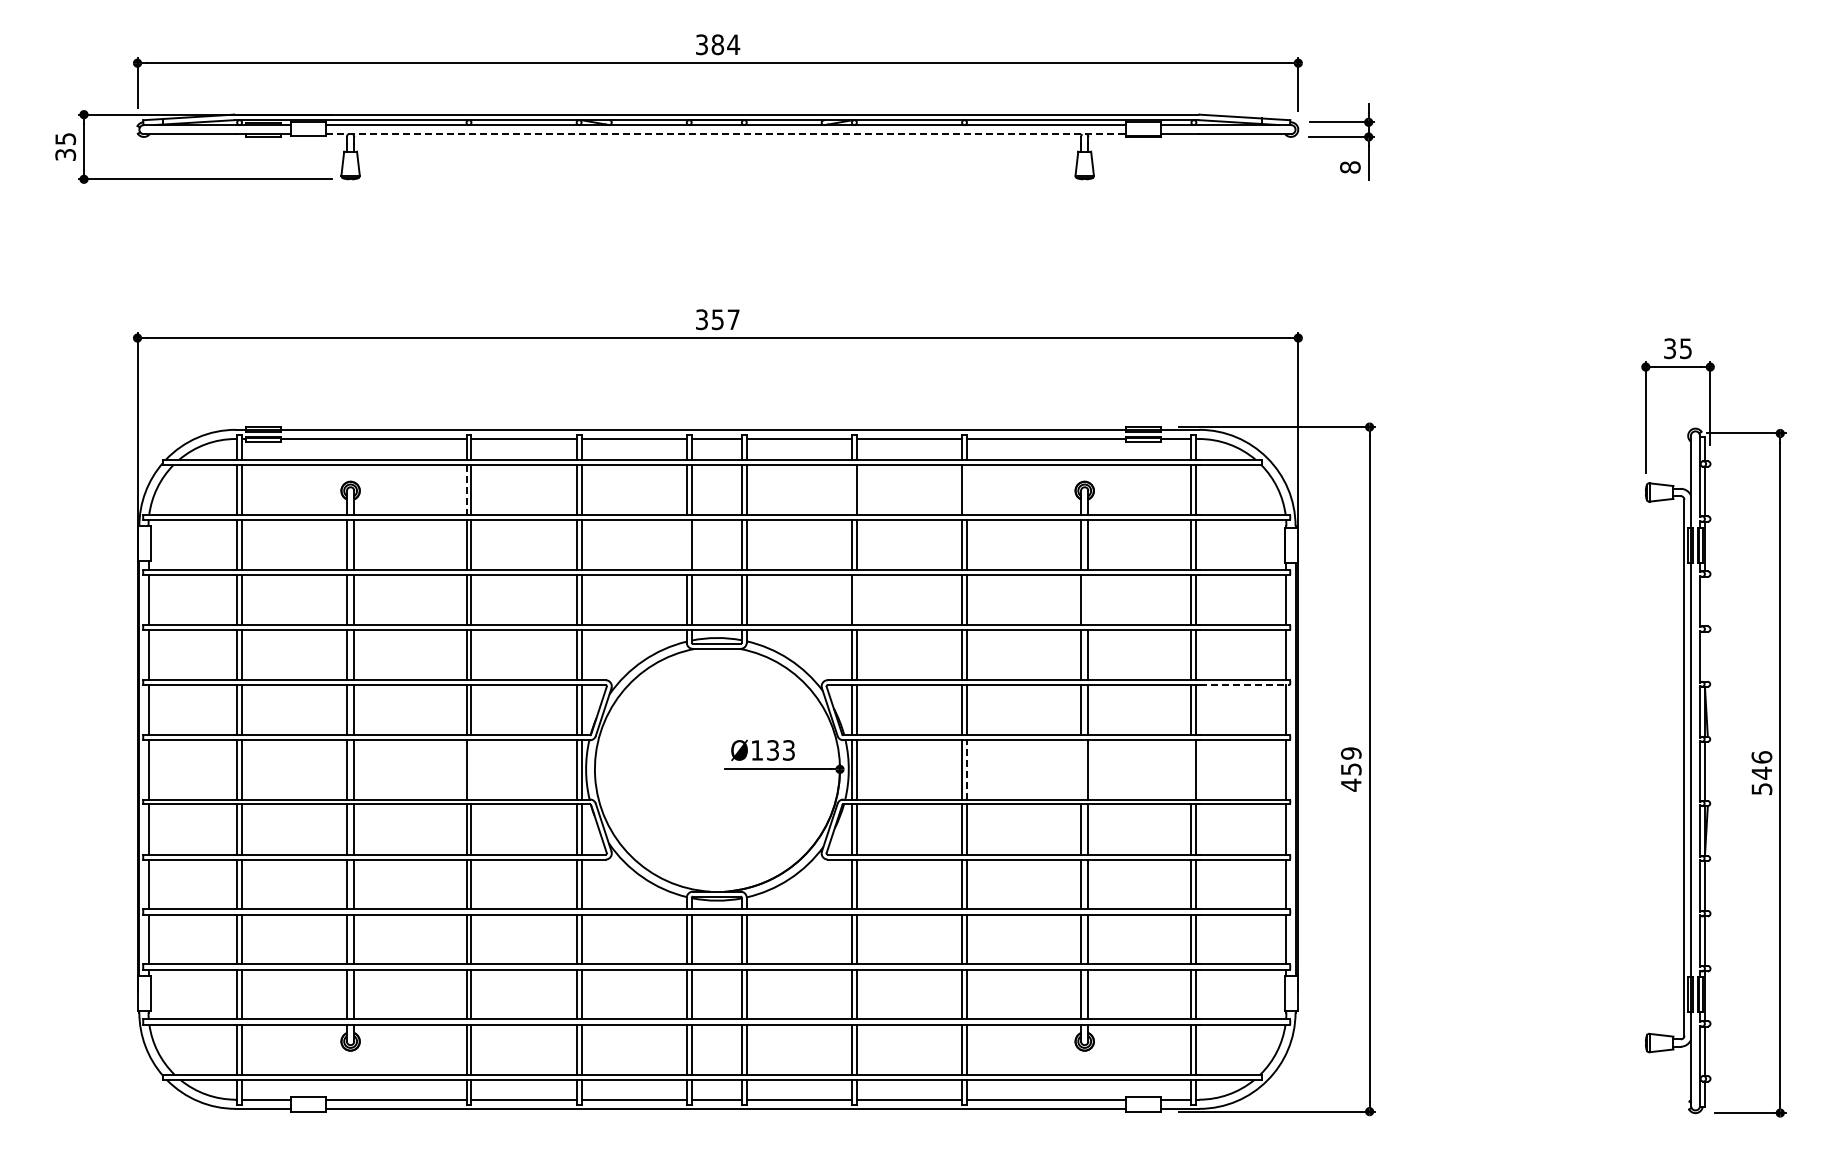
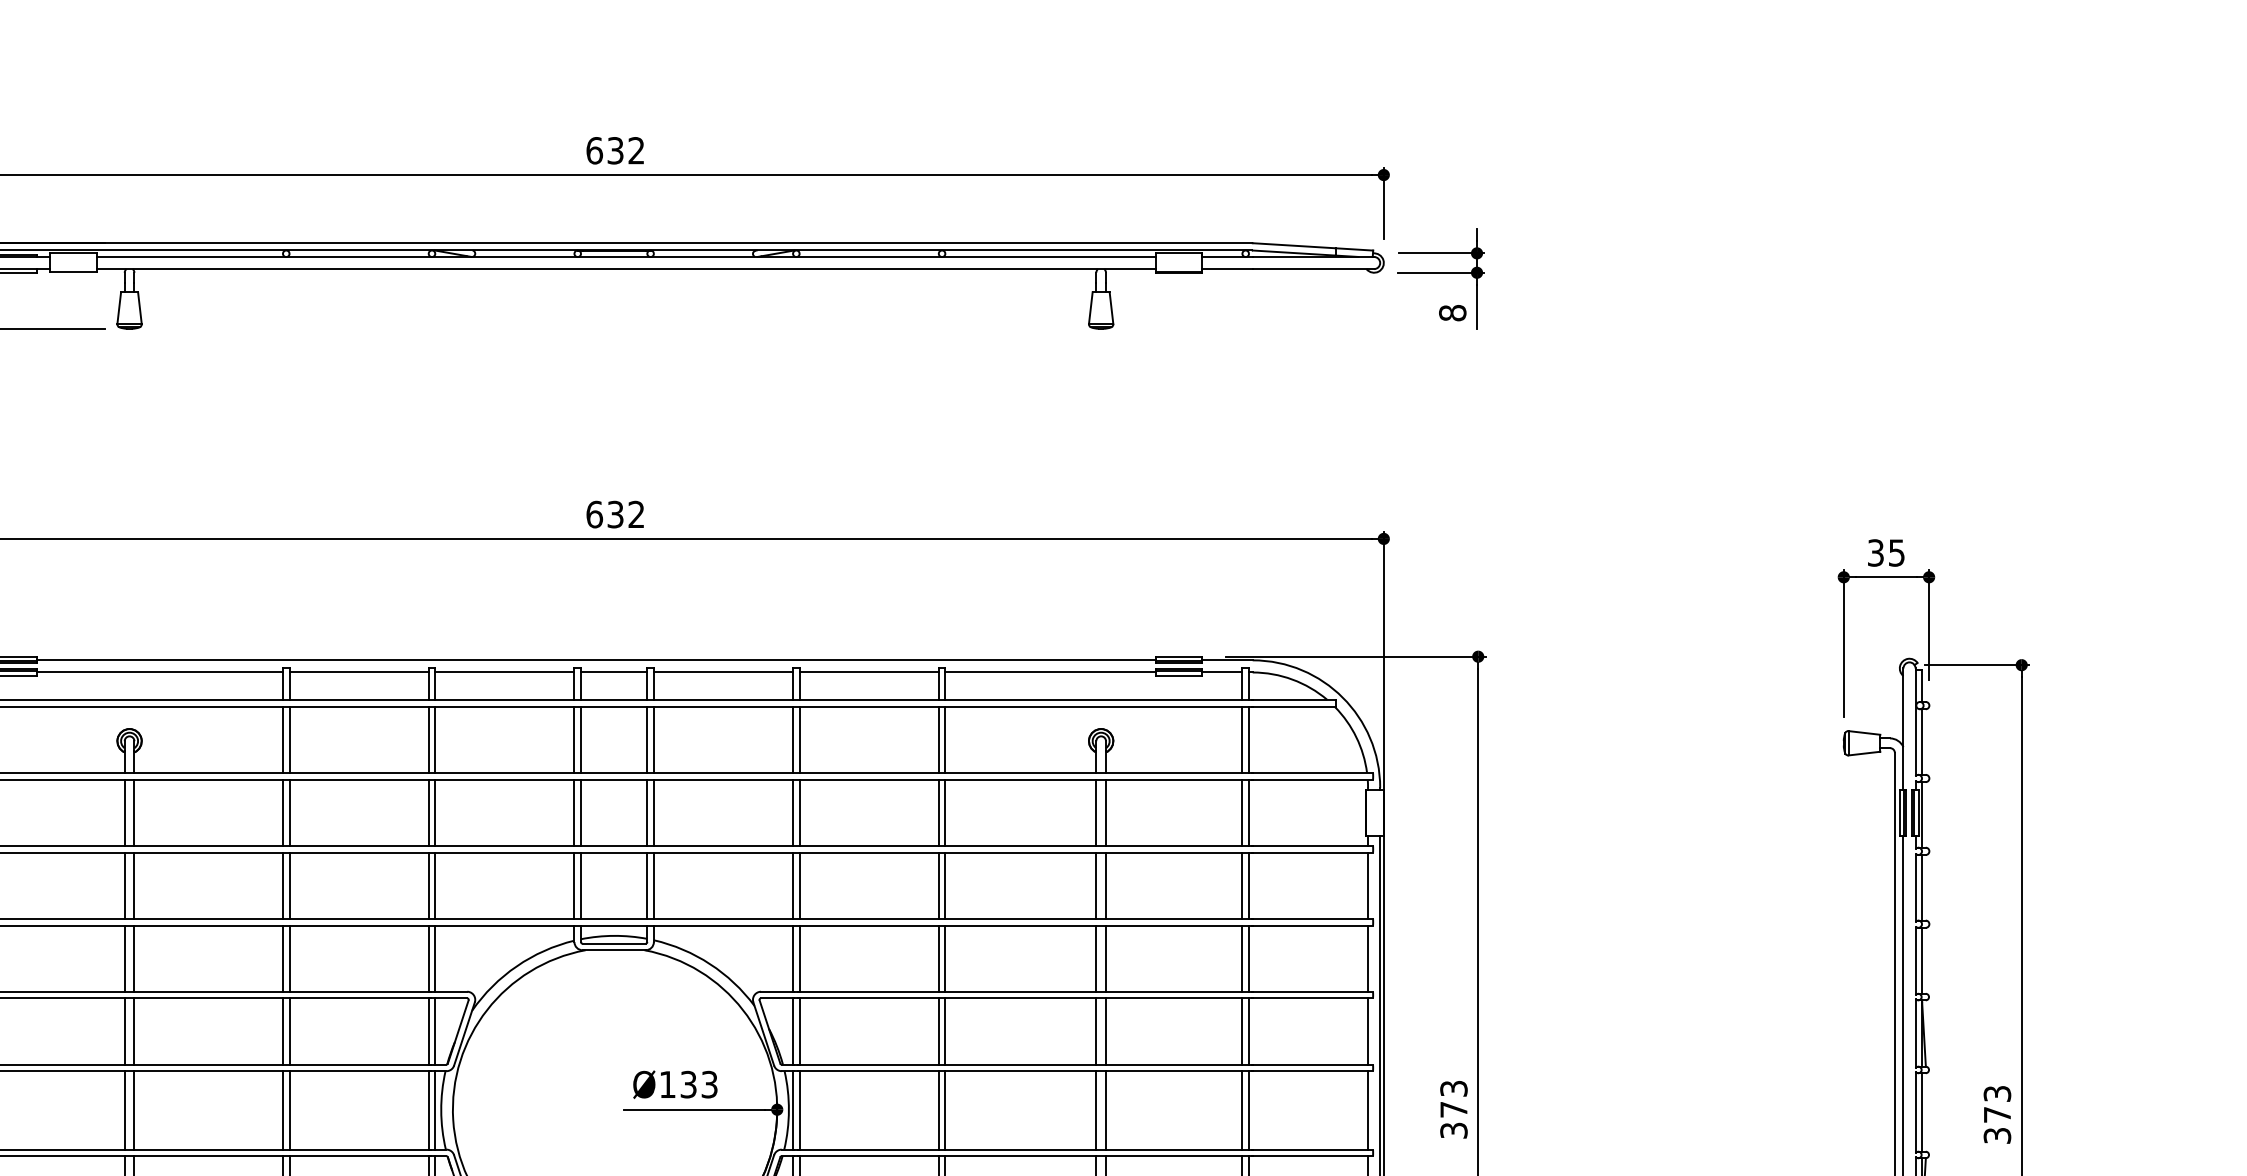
text: (717, 44) -> (615, 150), 384 -> 632
line: (726, 134) -> (627, 269), dashed -> solid
text: (717, 319) -> (615, 514), 357 -> 632
line: (851, 489) -> (792, 739), added
line: (967, 489) -> (946, 739), added
line: (466, 490) -> (282, 740), dashed -> solid
line: (686, 544) -> (574, 812), added
line: (856, 599) -> (799, 884), added
line: (1088, 599) -> (1106, 884), added
line: (1704, 601) -> (1921, 887), added
line: (1704, 656) -> (1921, 960), added
line: (1245, 685) -> (1313, 998), dashed -> solid
line: (471, 769) -> (289, 1109), added
line: (967, 769) -> (946, 1109), dashed -> solid
line: (1081, 769) -> (1096, 1109), added
line: (1191, 769) -> (1242, 1109), added
text: (1350, 769) -> (1452, 1109), 459 -> 373
text: (1761, 772) -> (1996, 1113), 546 -> 373

